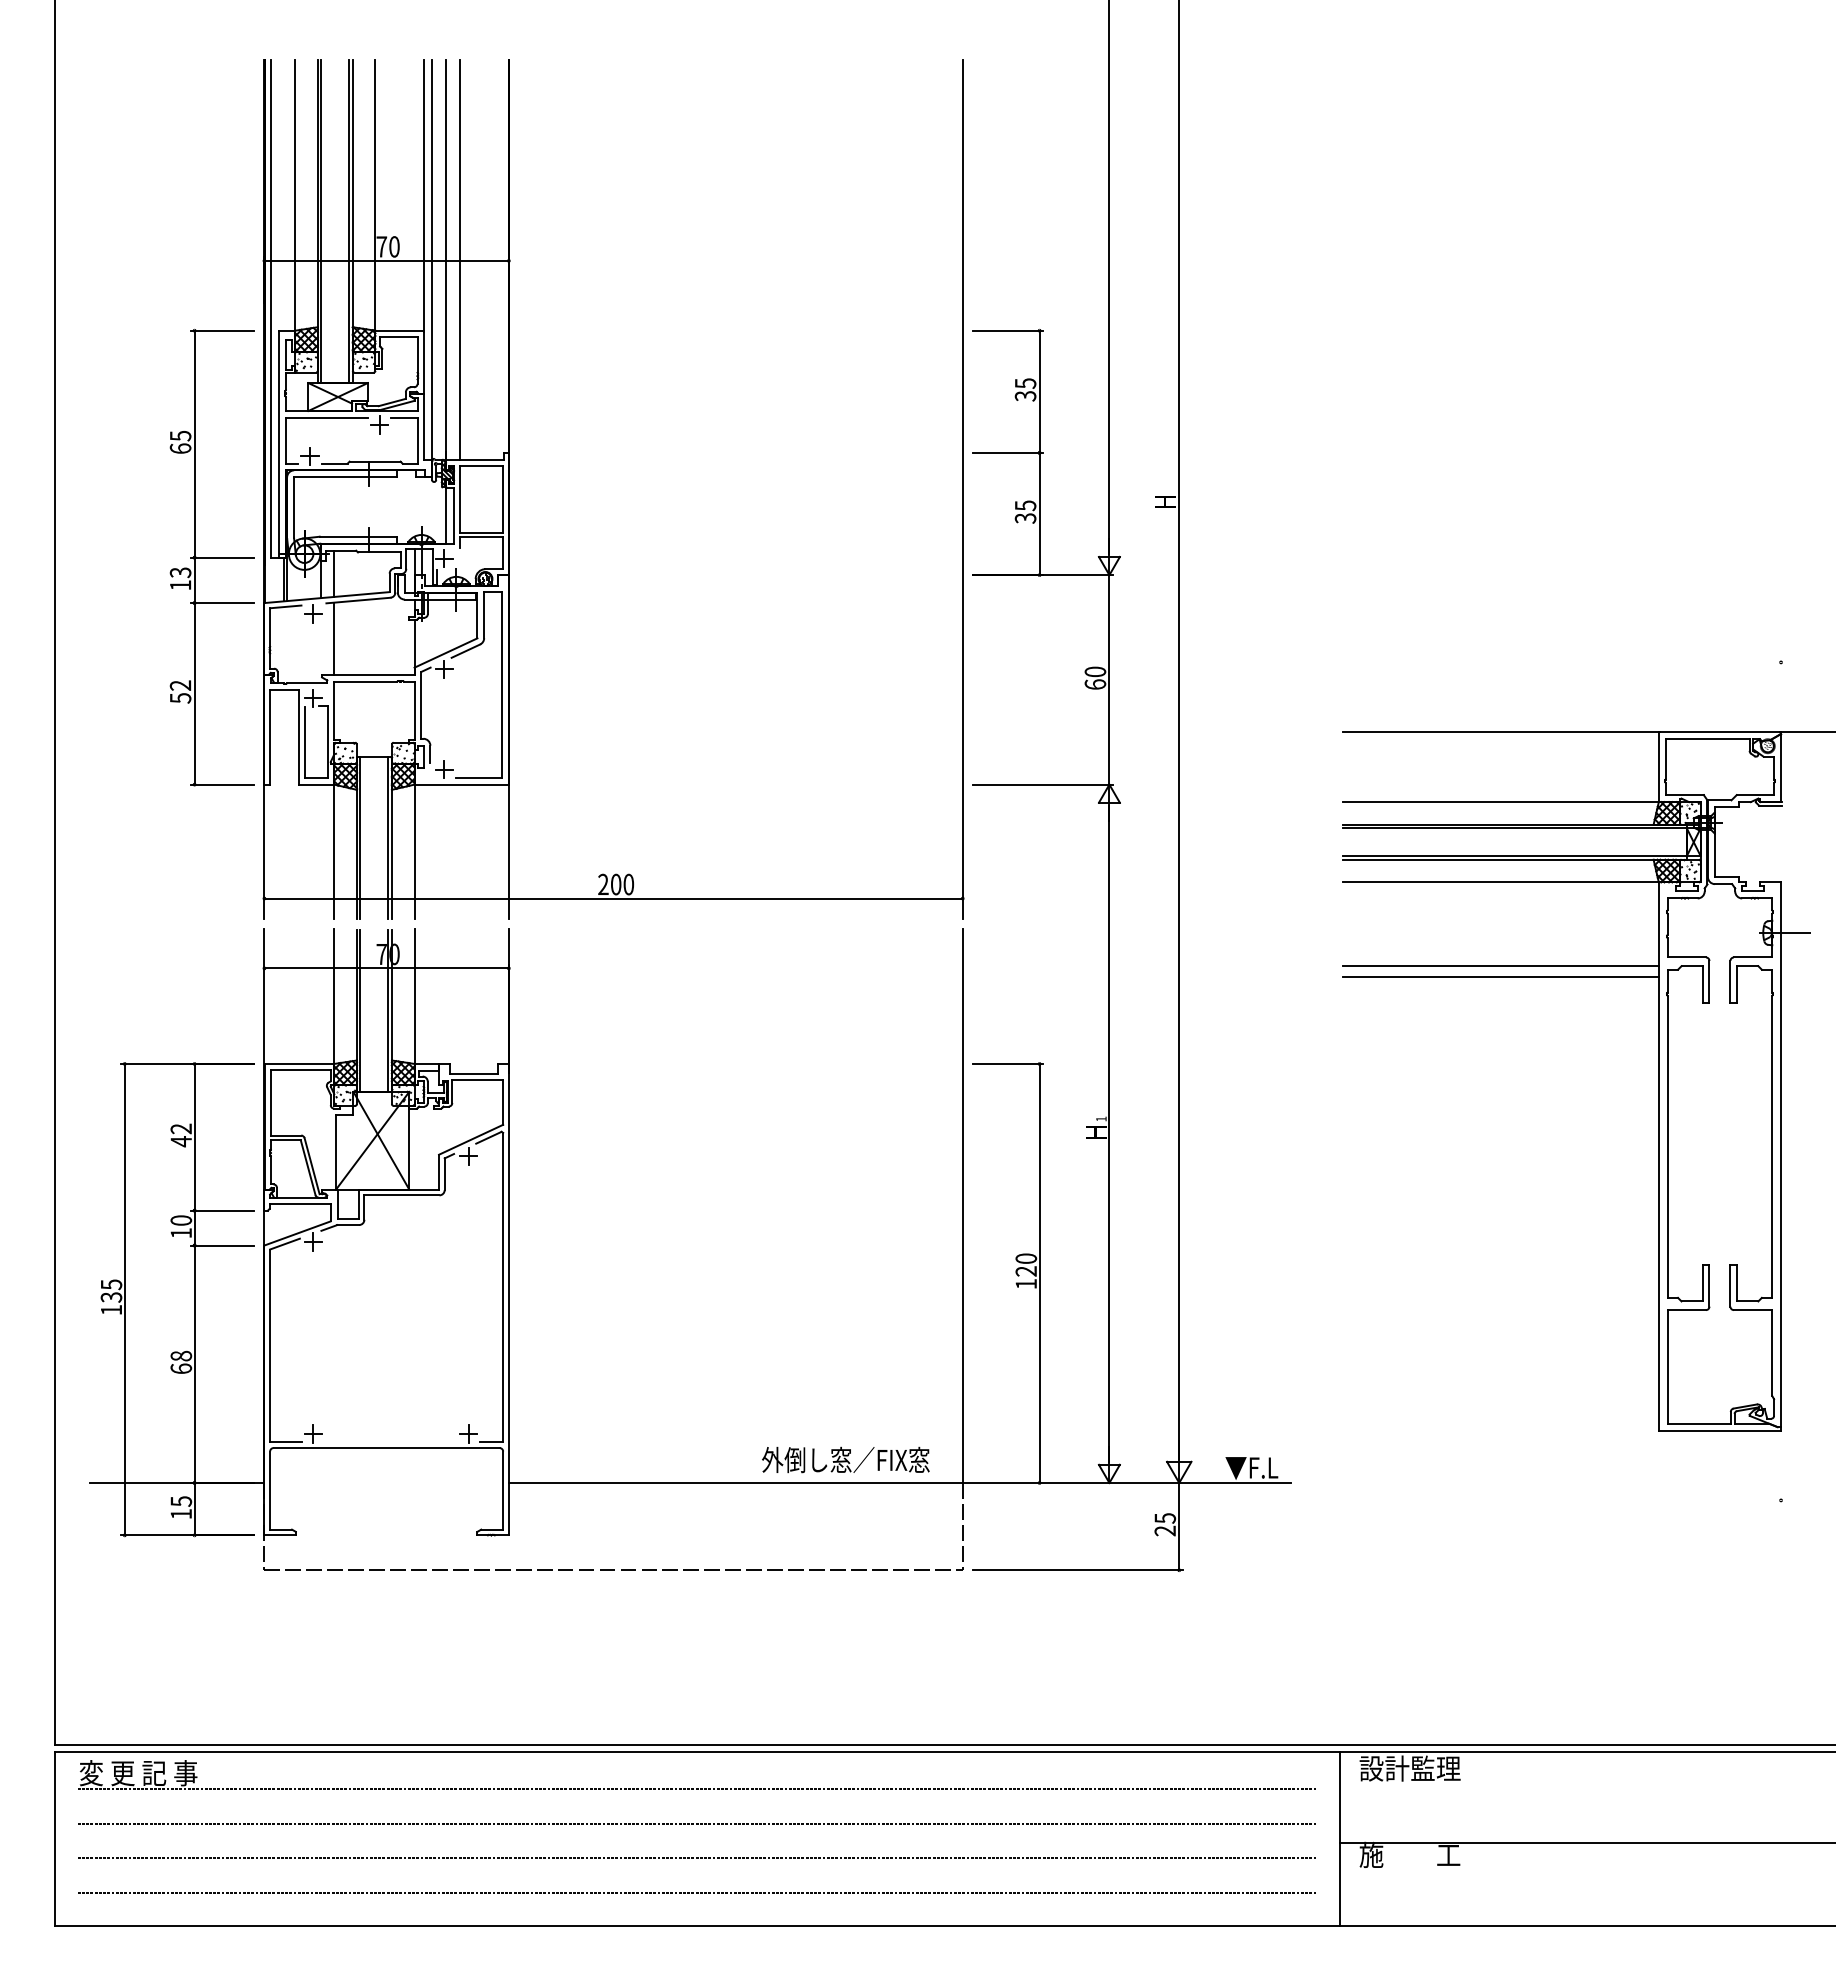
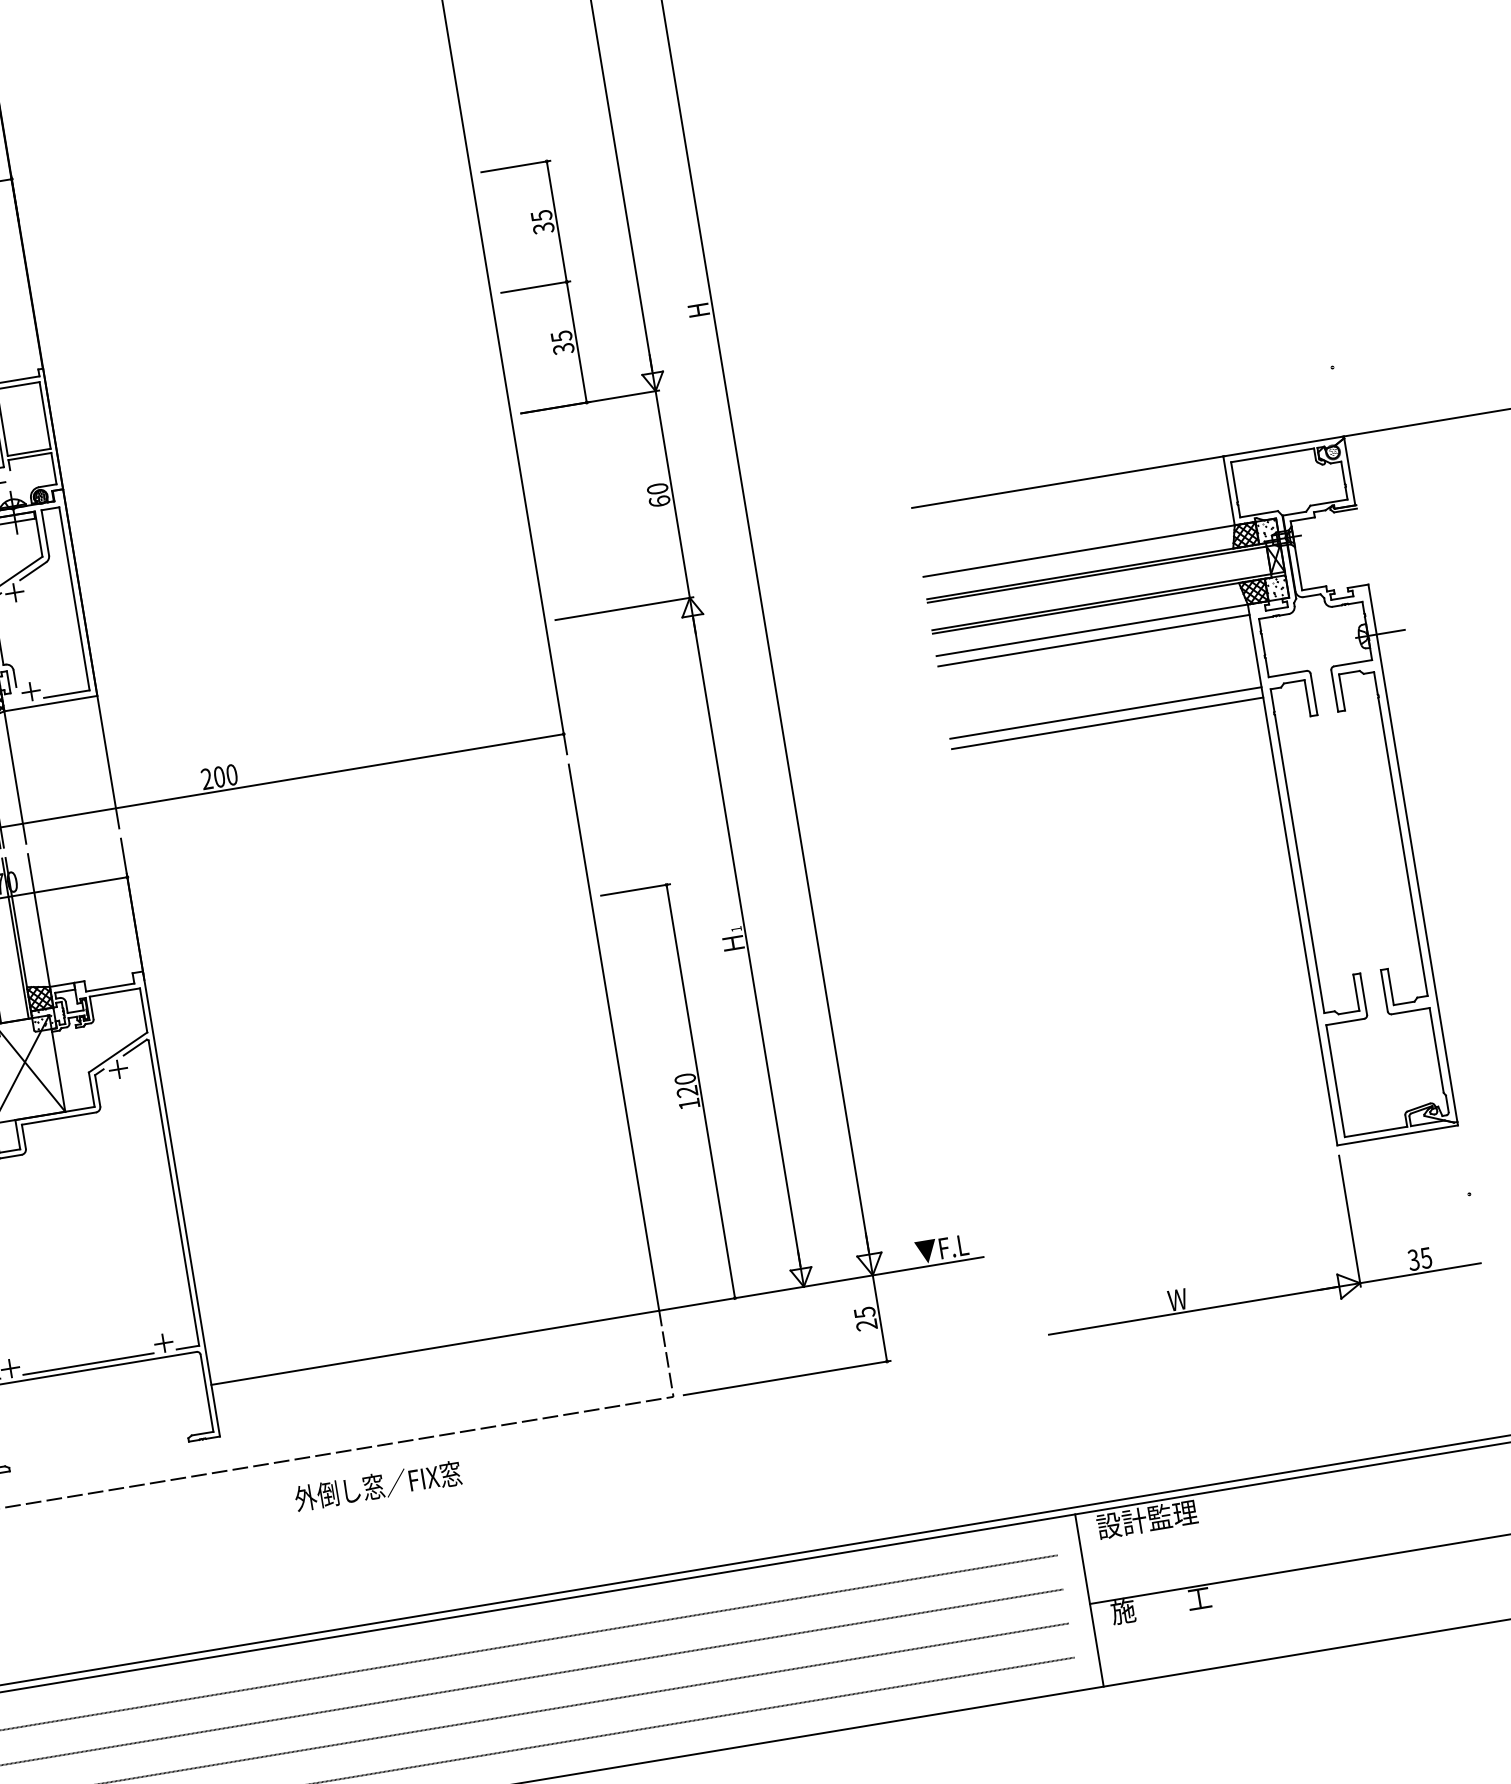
line: (1500, 892) -> (1093, 640), added
line: (390, 1442) -> (88, 1364), added
text: (845, 1459) -> (377, 1485), moved
part: (1561, 1569) -> (1264, 1298), added

